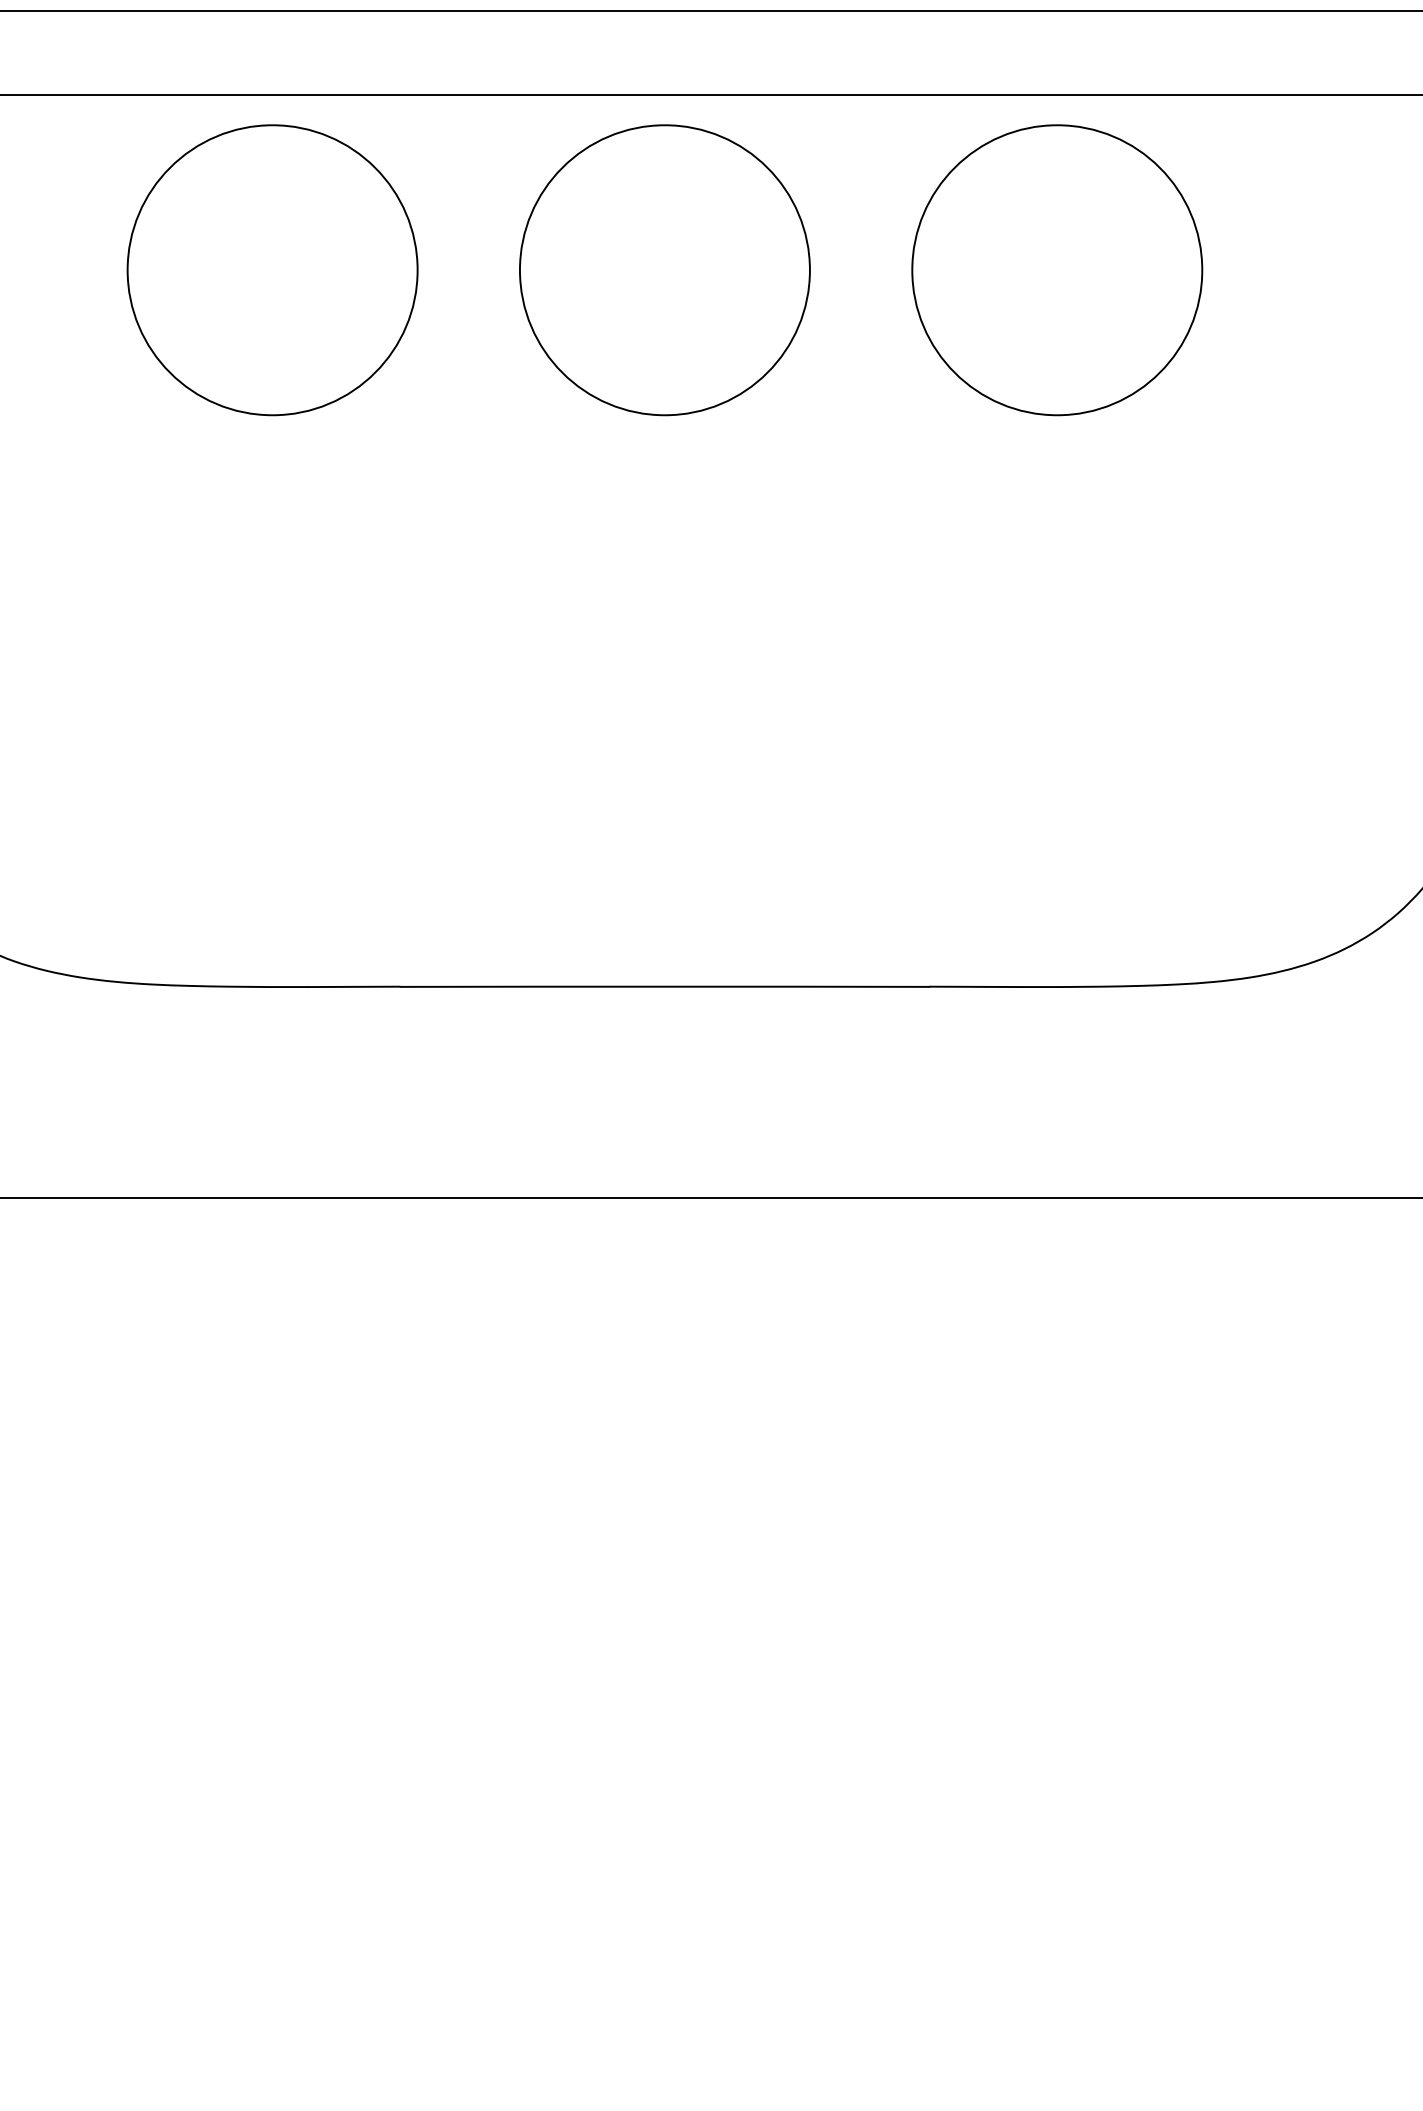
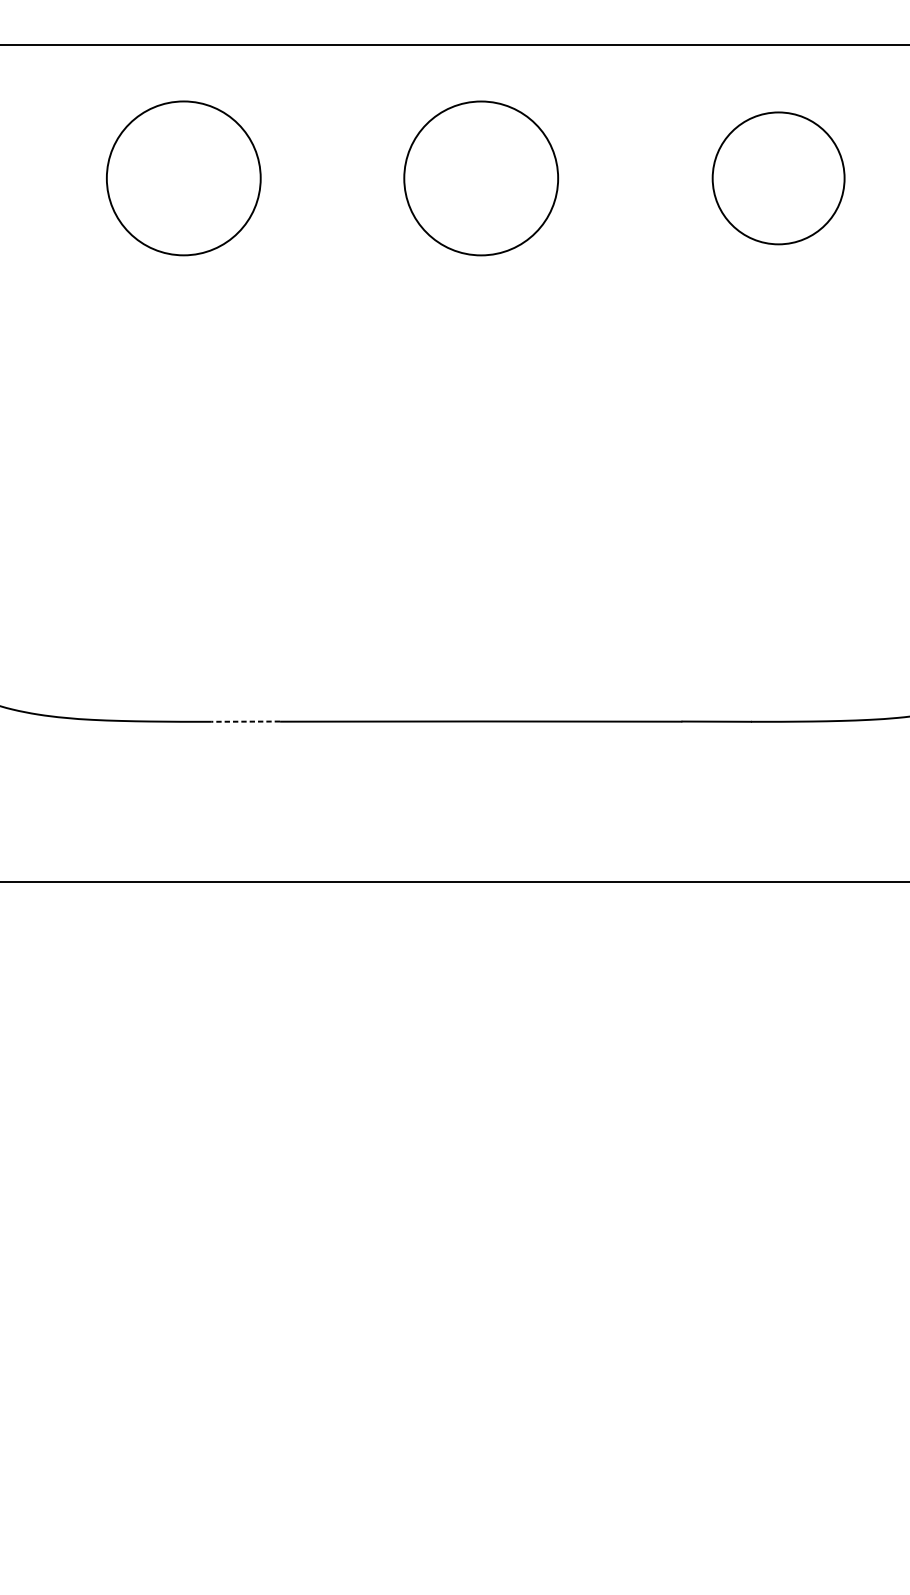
circle: (272, 270) -> (183, 178), size x0.7
circle: (664, 270) -> (480, 178), size x0.7
circle: (1057, 270) -> (778, 178), size x0.6
line: (353, 986) -> (245, 721), solid -> dashed

